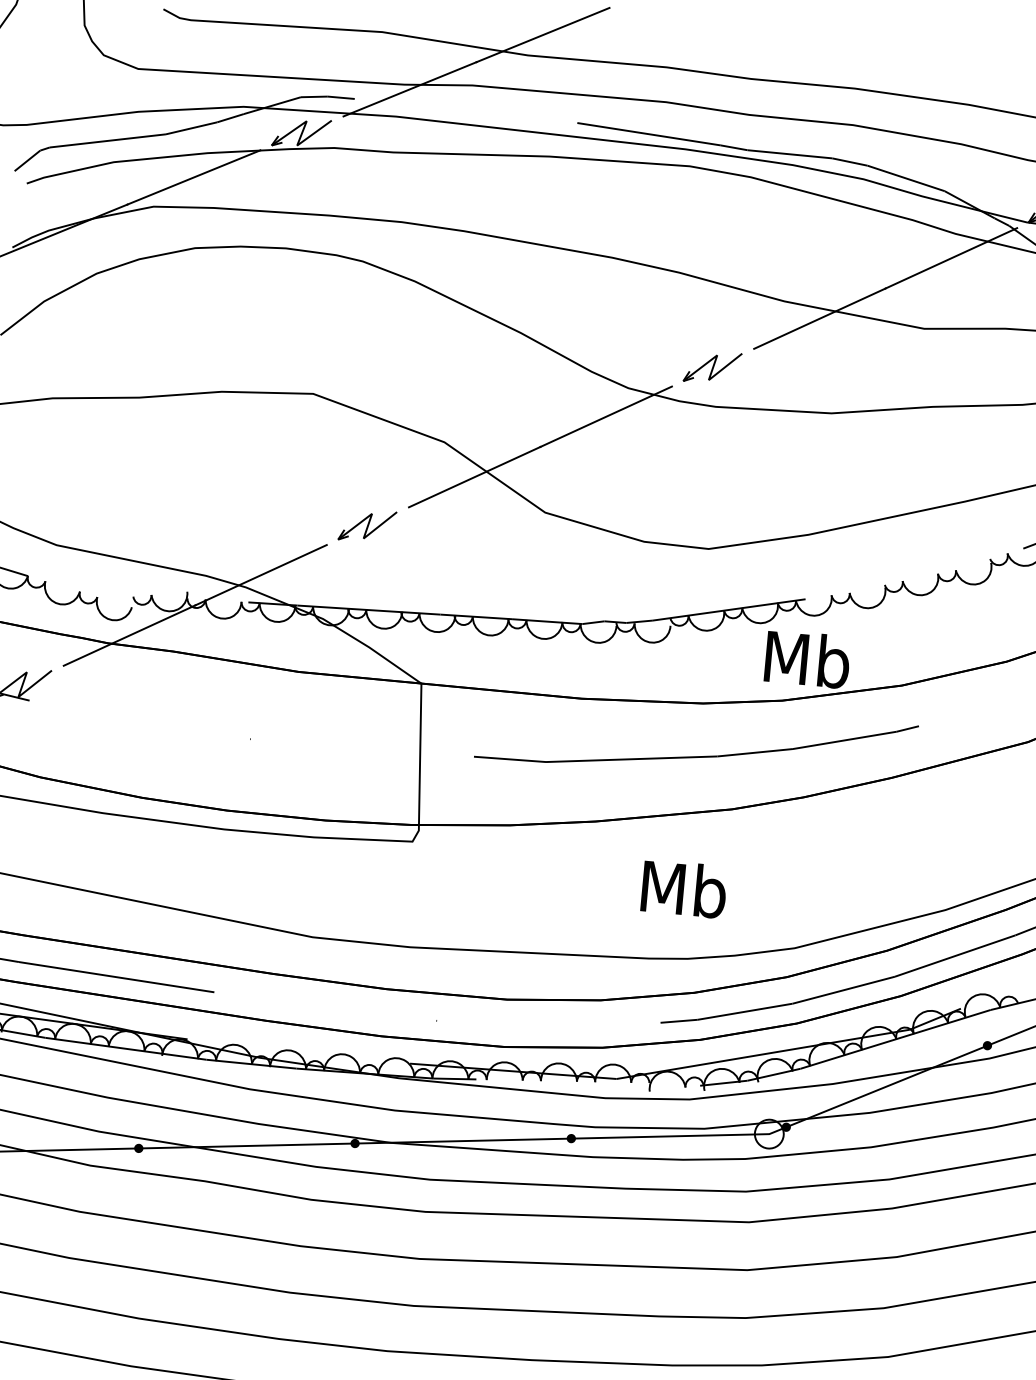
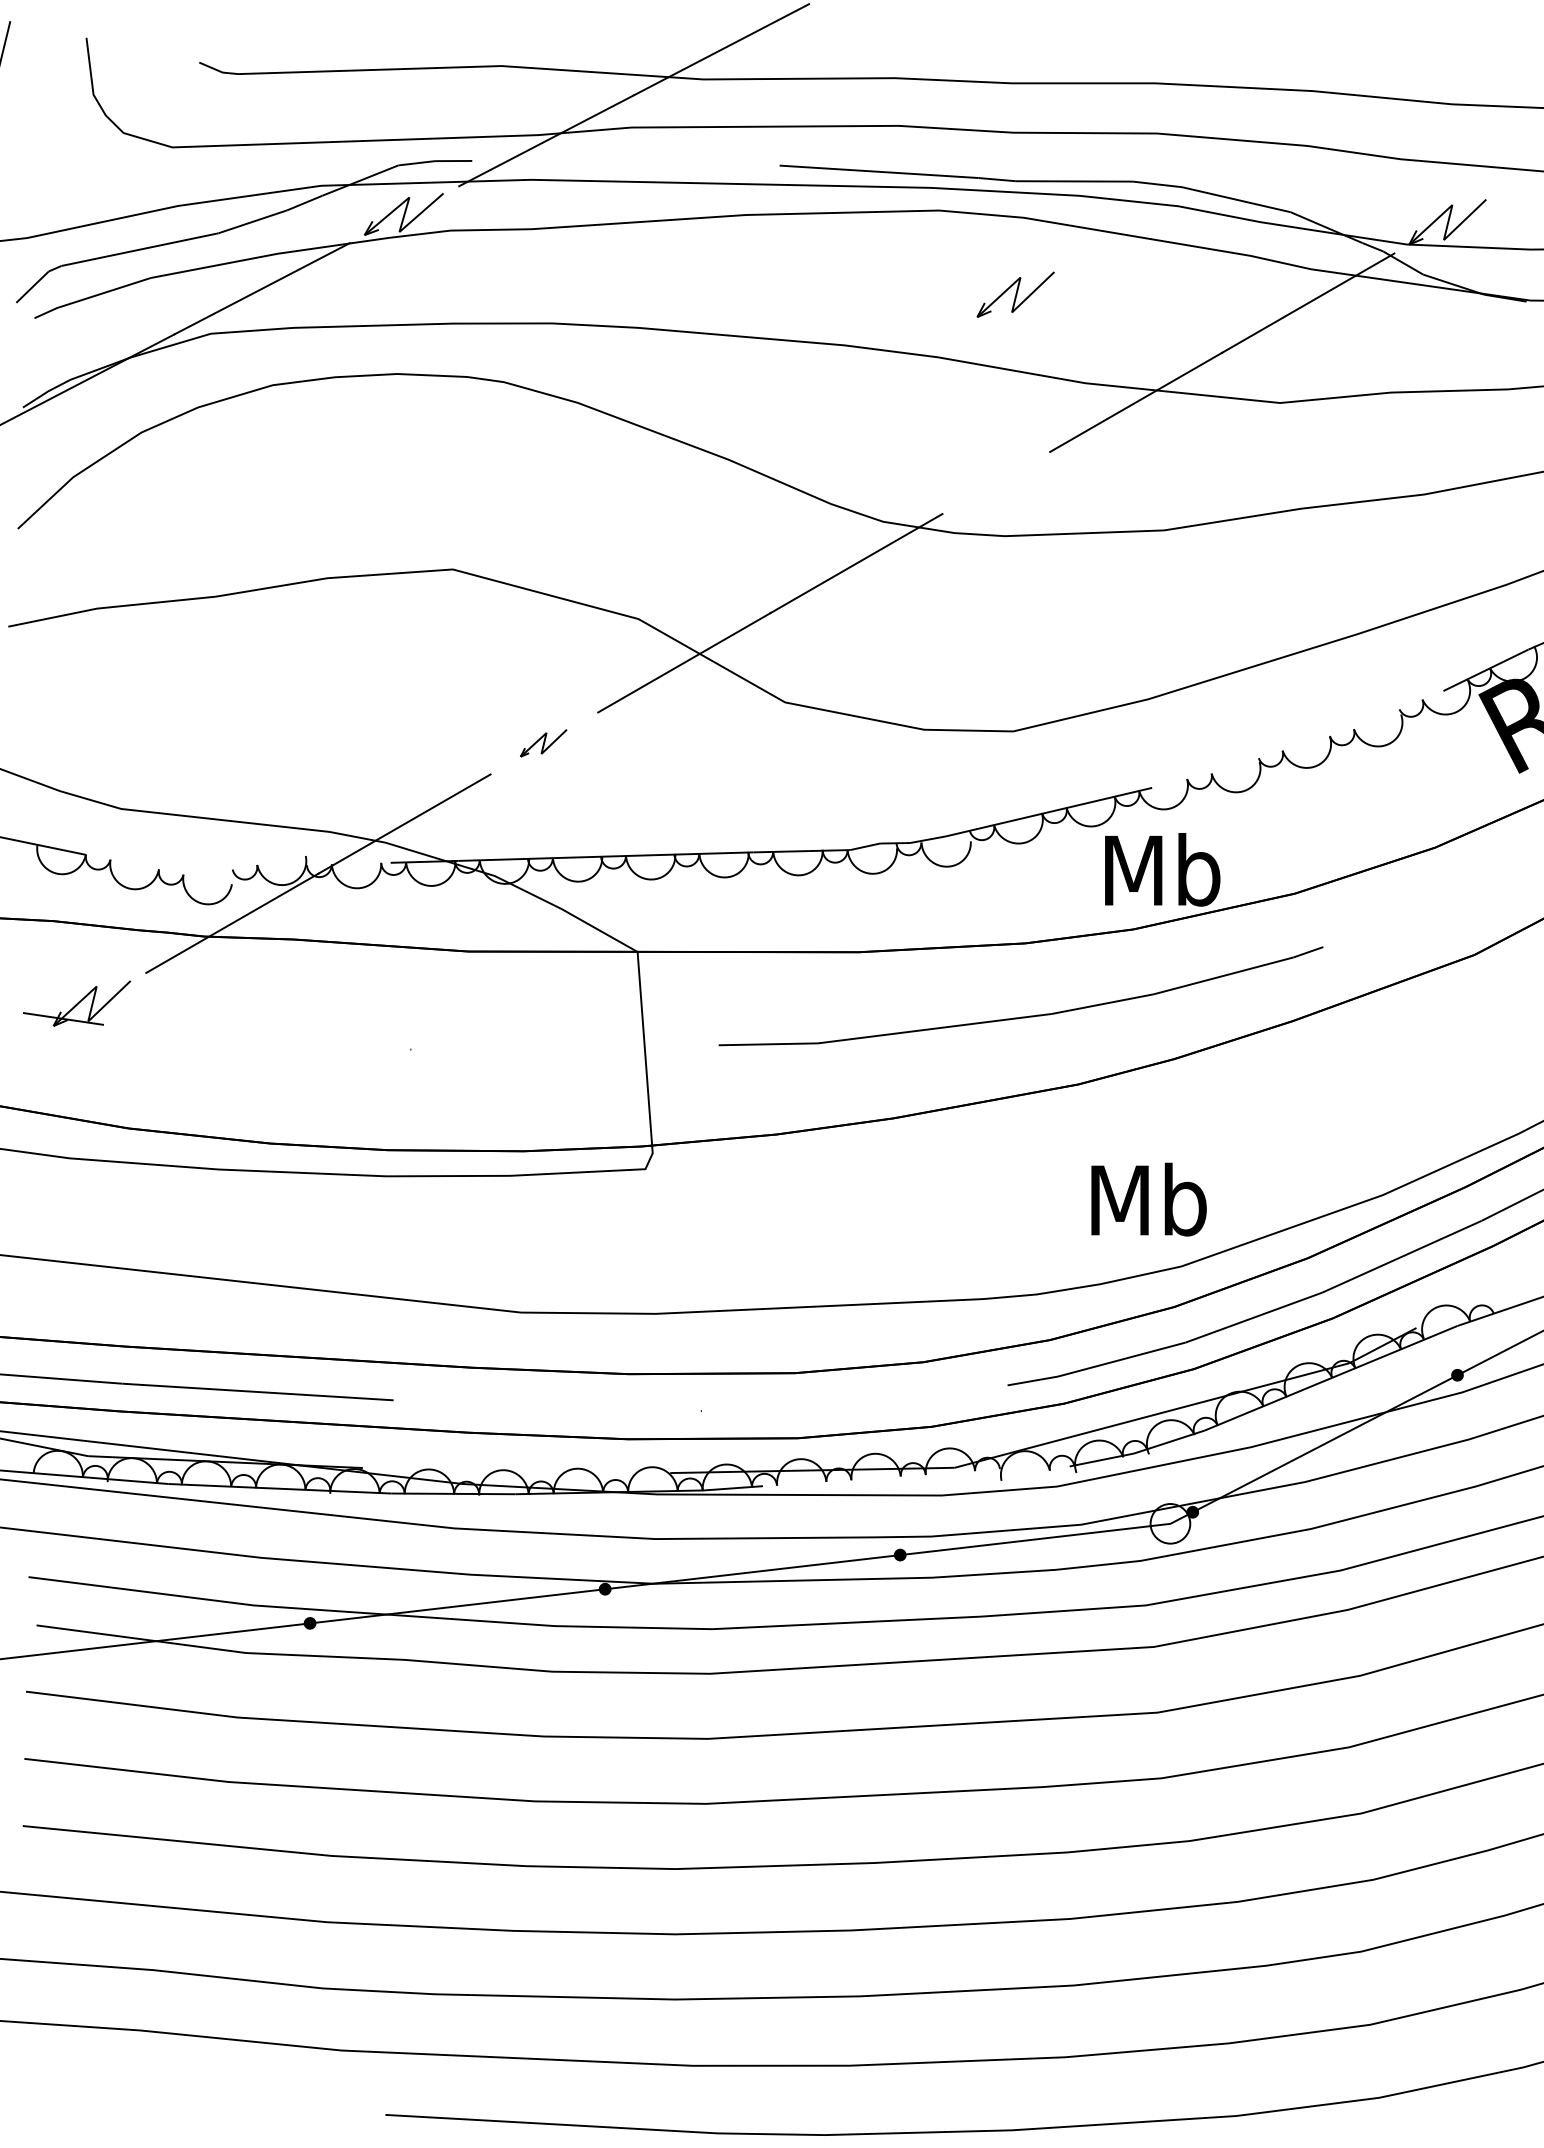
part: (712, 367) -> (1015, 294), moved
part: (367, 526) -> (543, 743), size x0.6
text: (683, 889) -> (1148, 1199), moved

